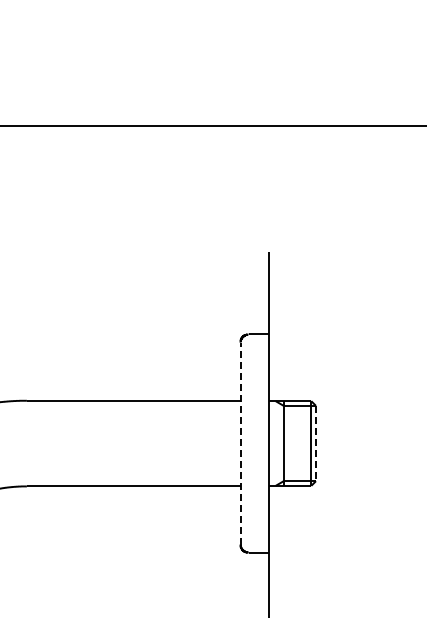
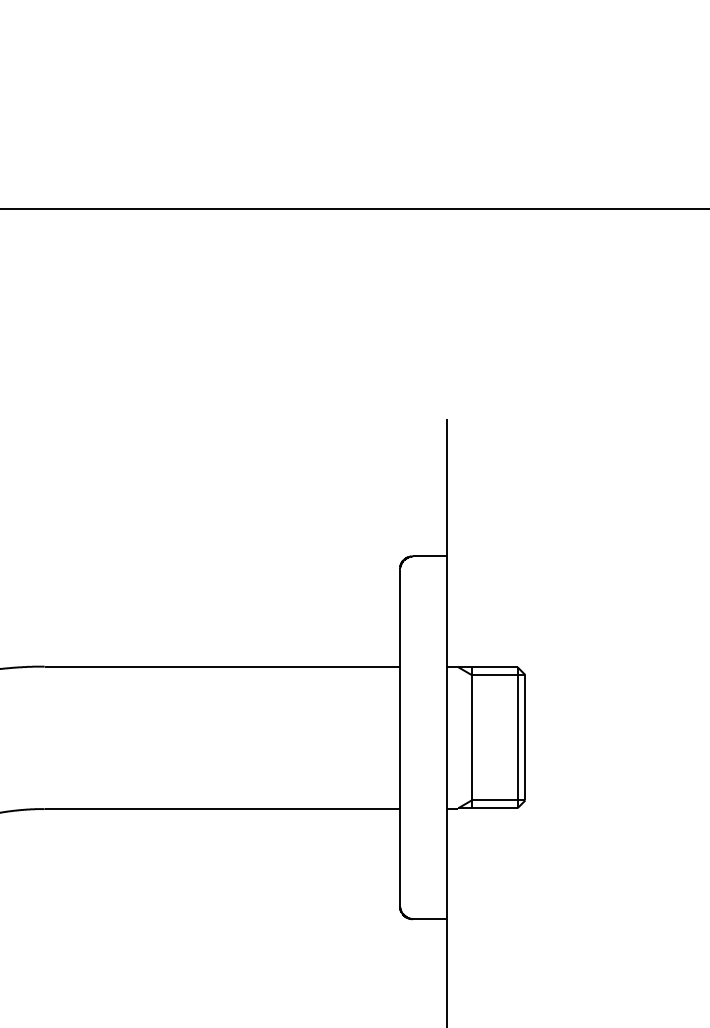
line: (240, 443) -> (399, 737), dashed -> solid
line: (316, 443) -> (526, 737), dashed -> solid

